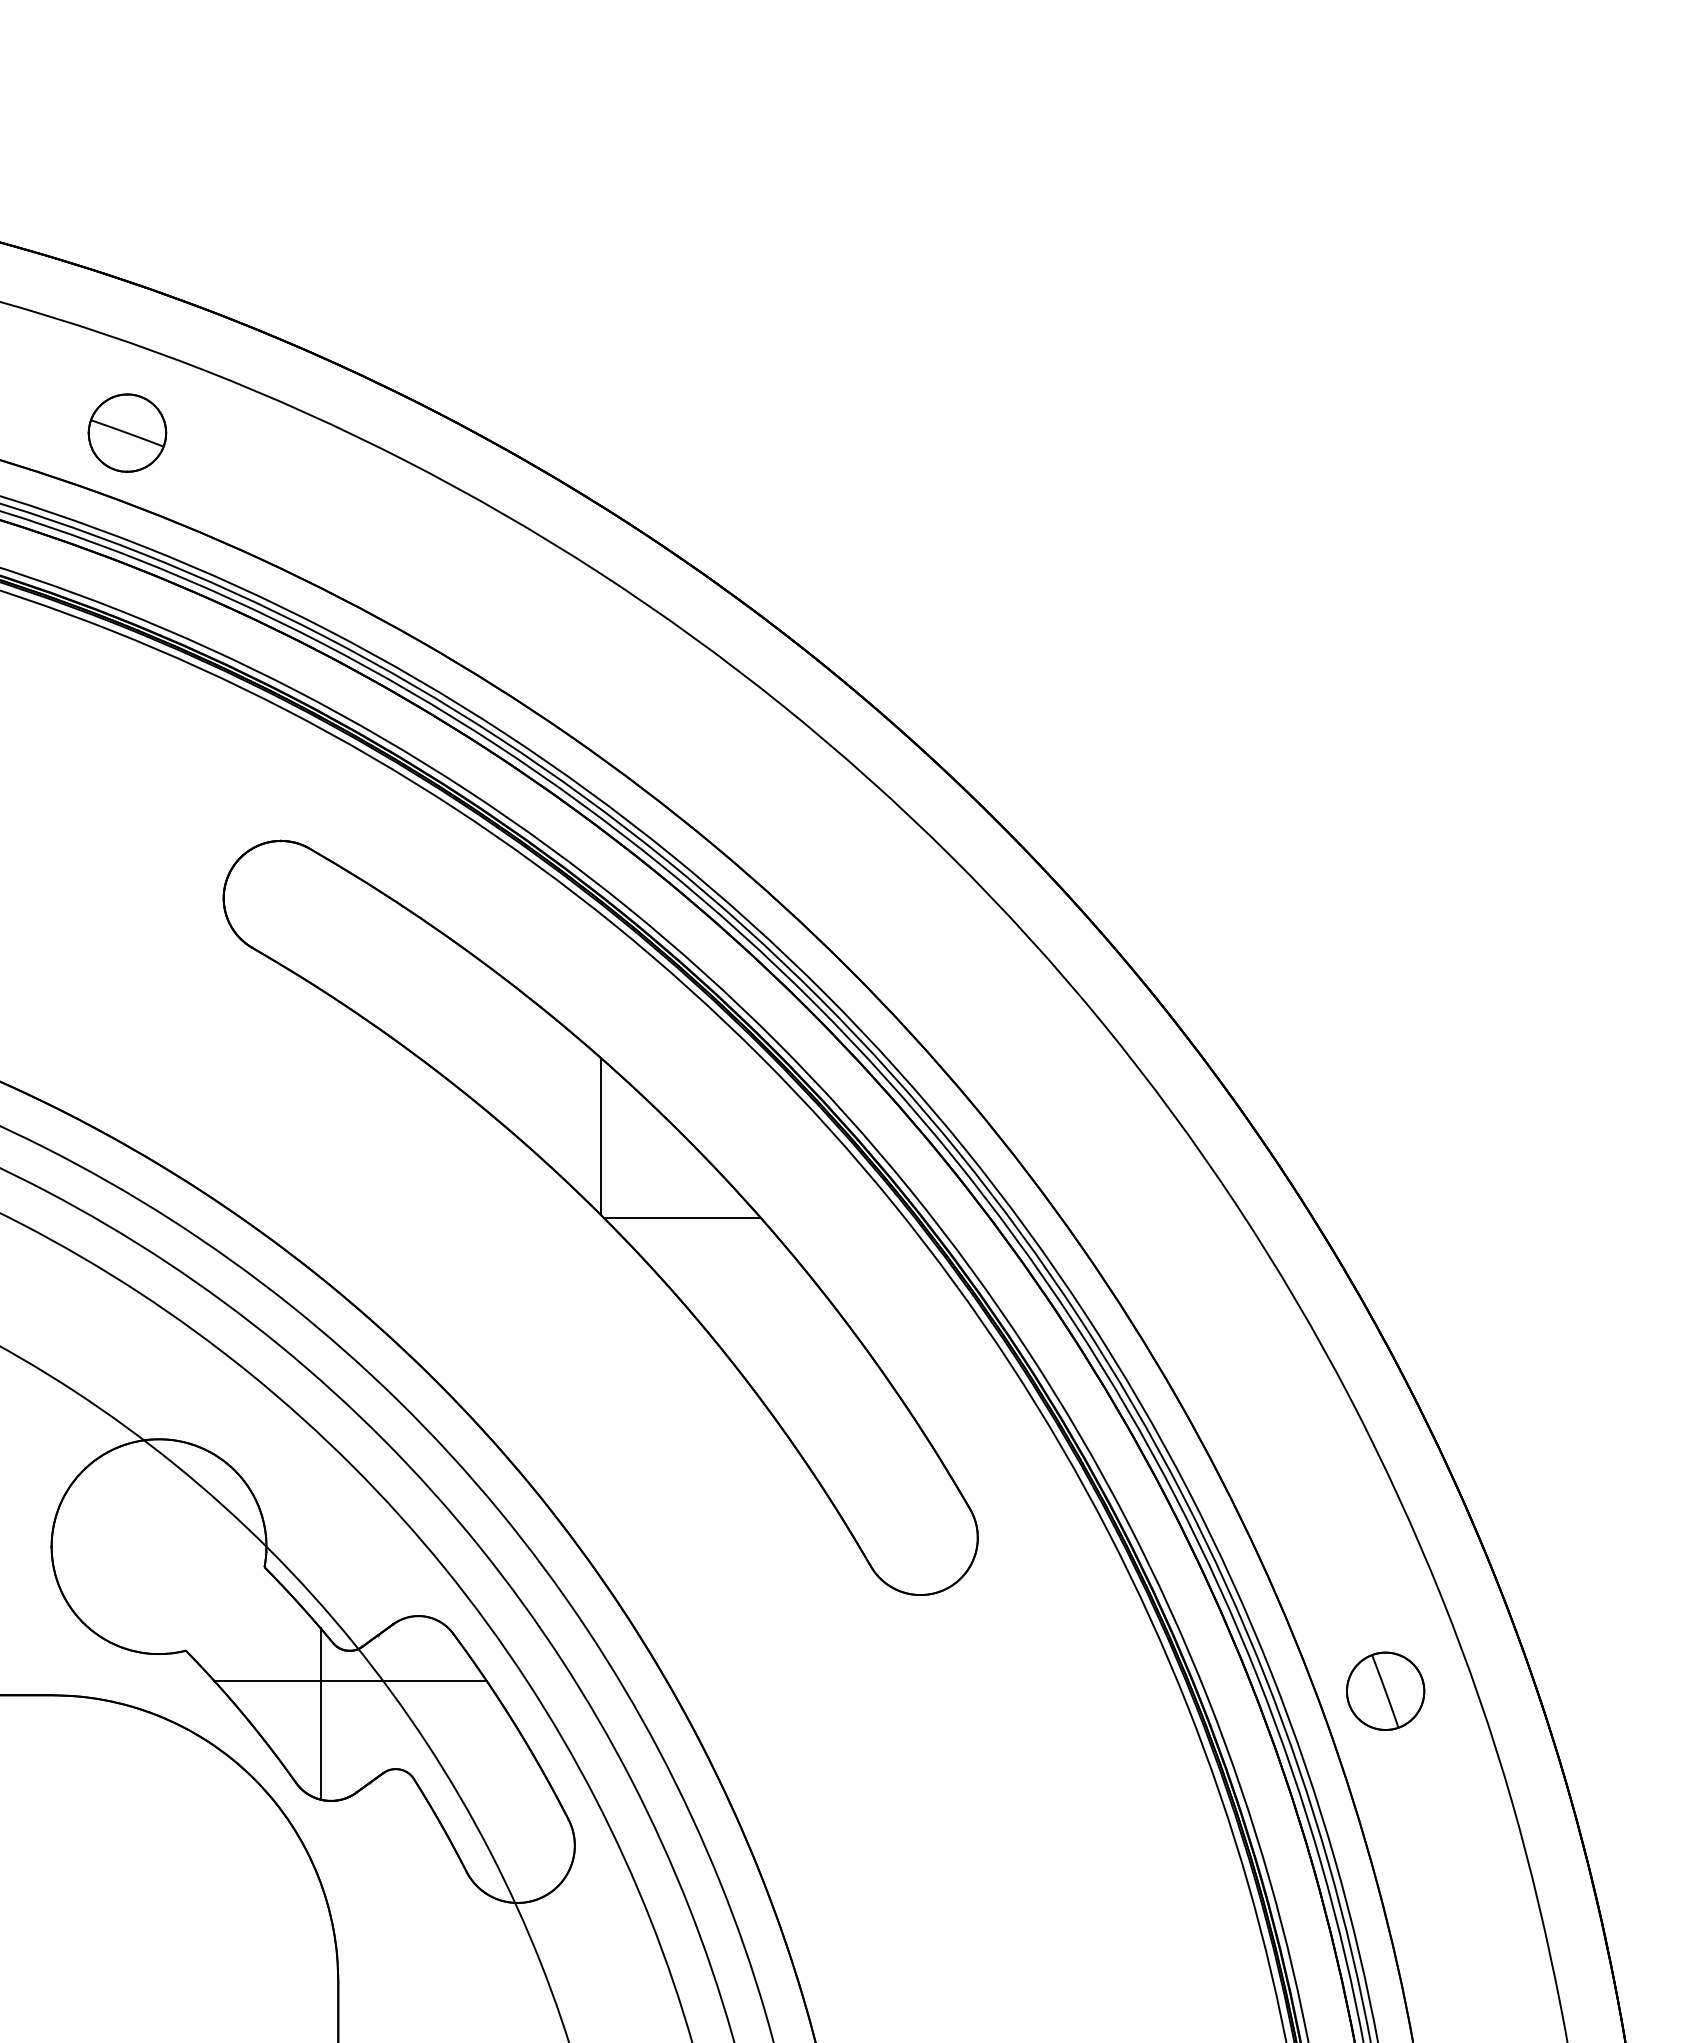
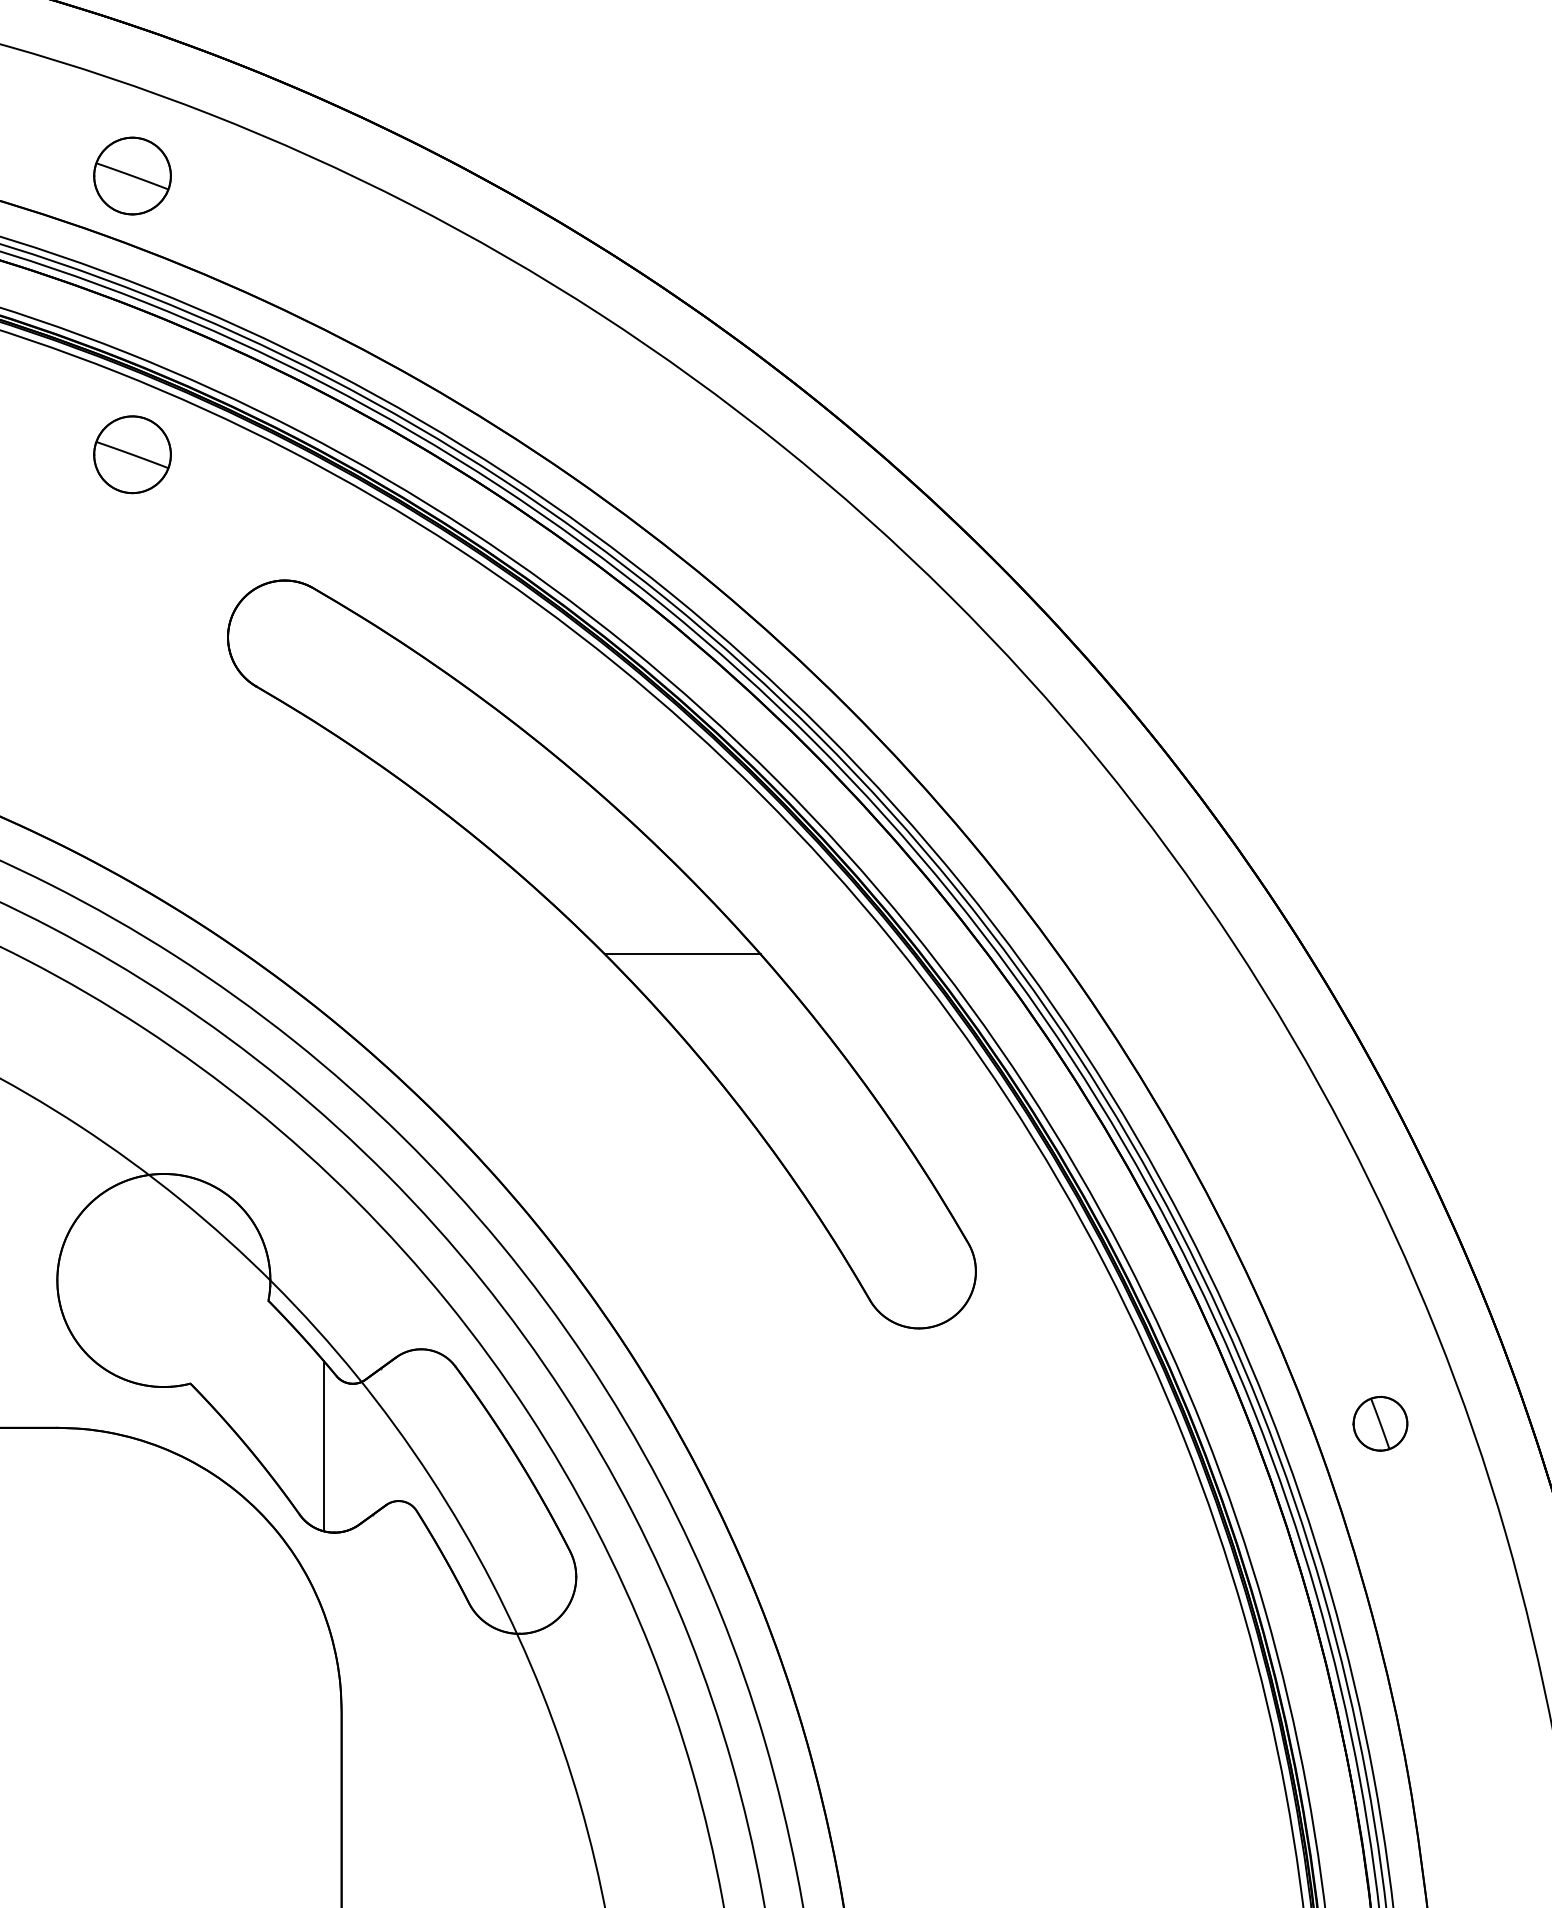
part: (127, 714) -> (132, 455), added
line: (600, 1135) -> (601, 872), removed
line: (350, 1681) -> (353, 1414), removed
part: (1385, 1690) -> (1380, 1423), size x0.7

